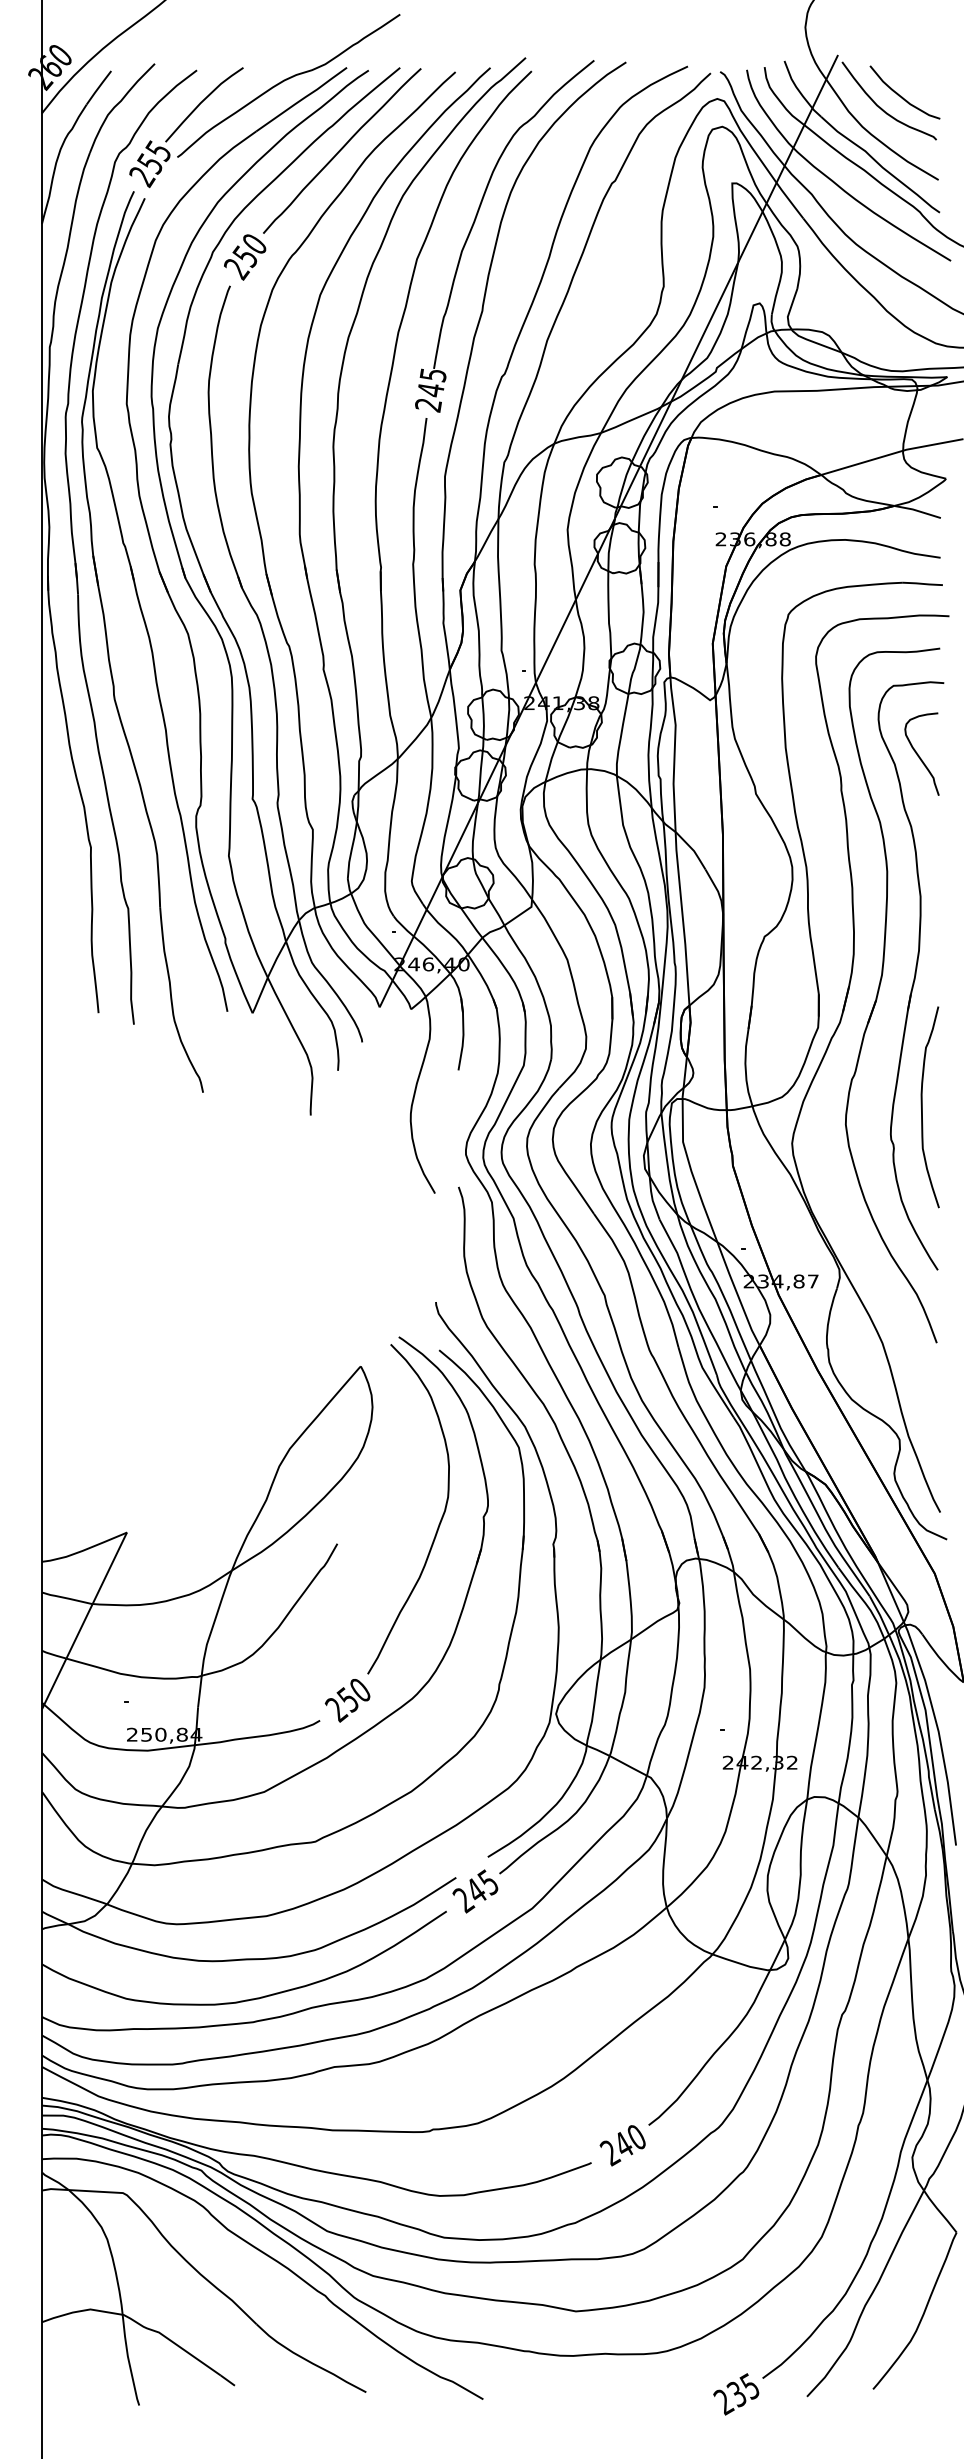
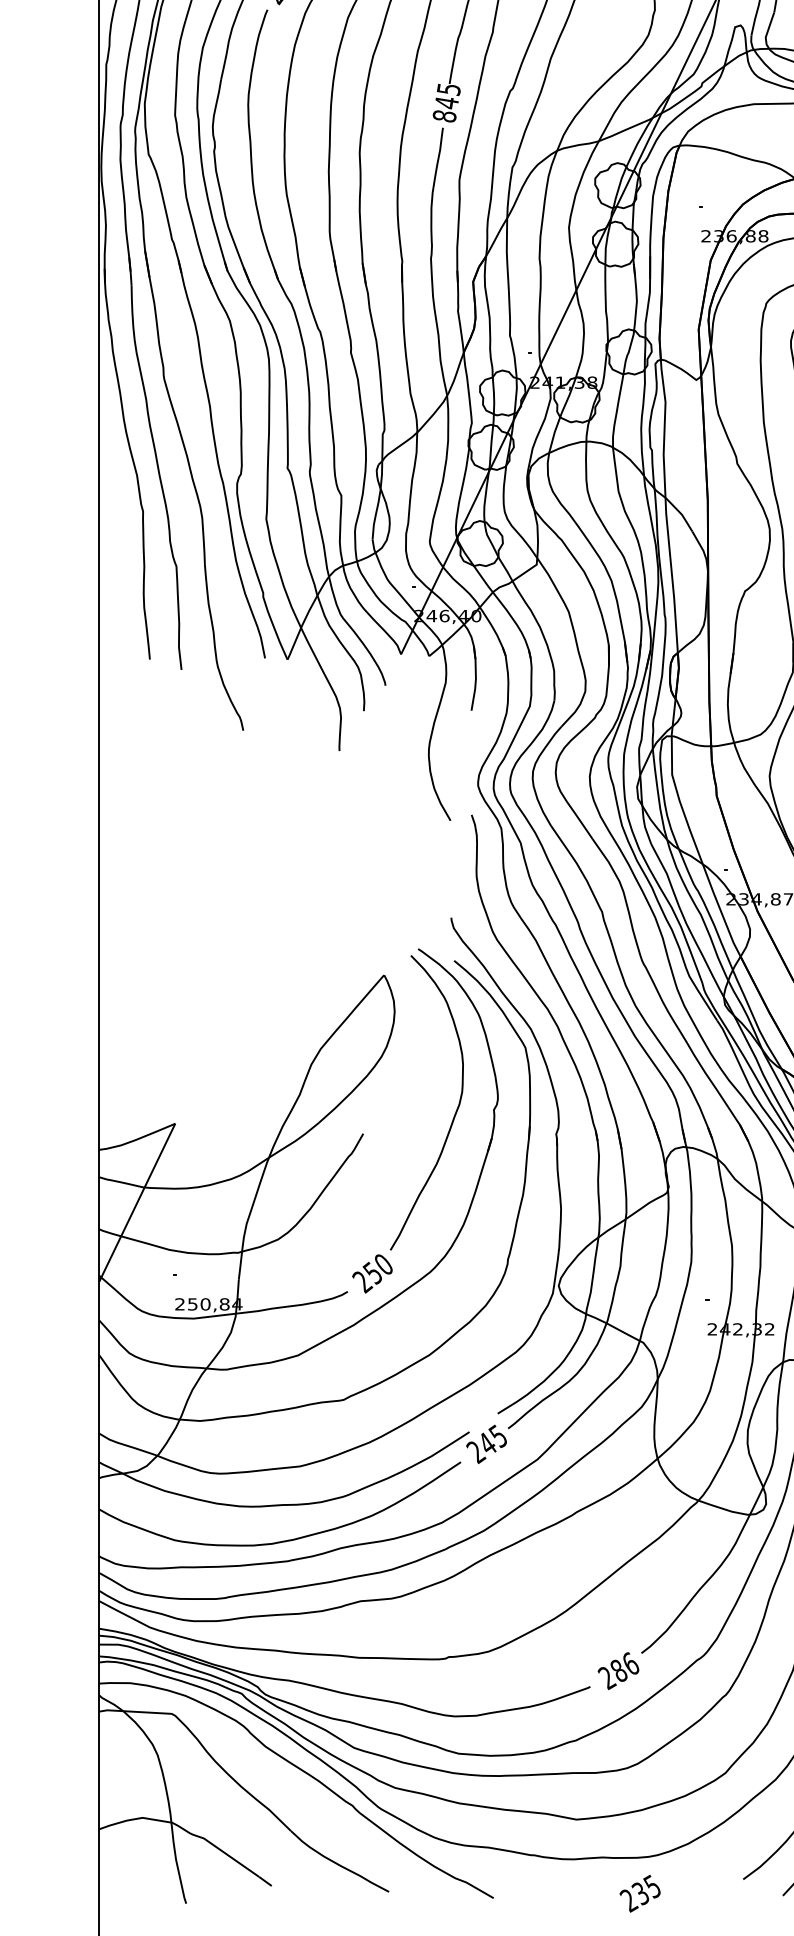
text: (428, 405) -> (444, 116), 245 -> 845
text: (630, 2140) -> (625, 1666), 240 -> 286
text: (736, 2394) -> (640, 1893), moved

